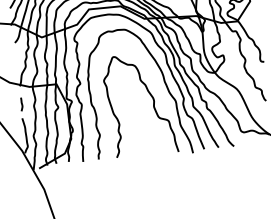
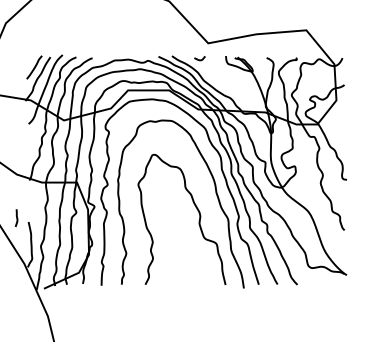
curve: (21, 104) -> (16, 217), moved

